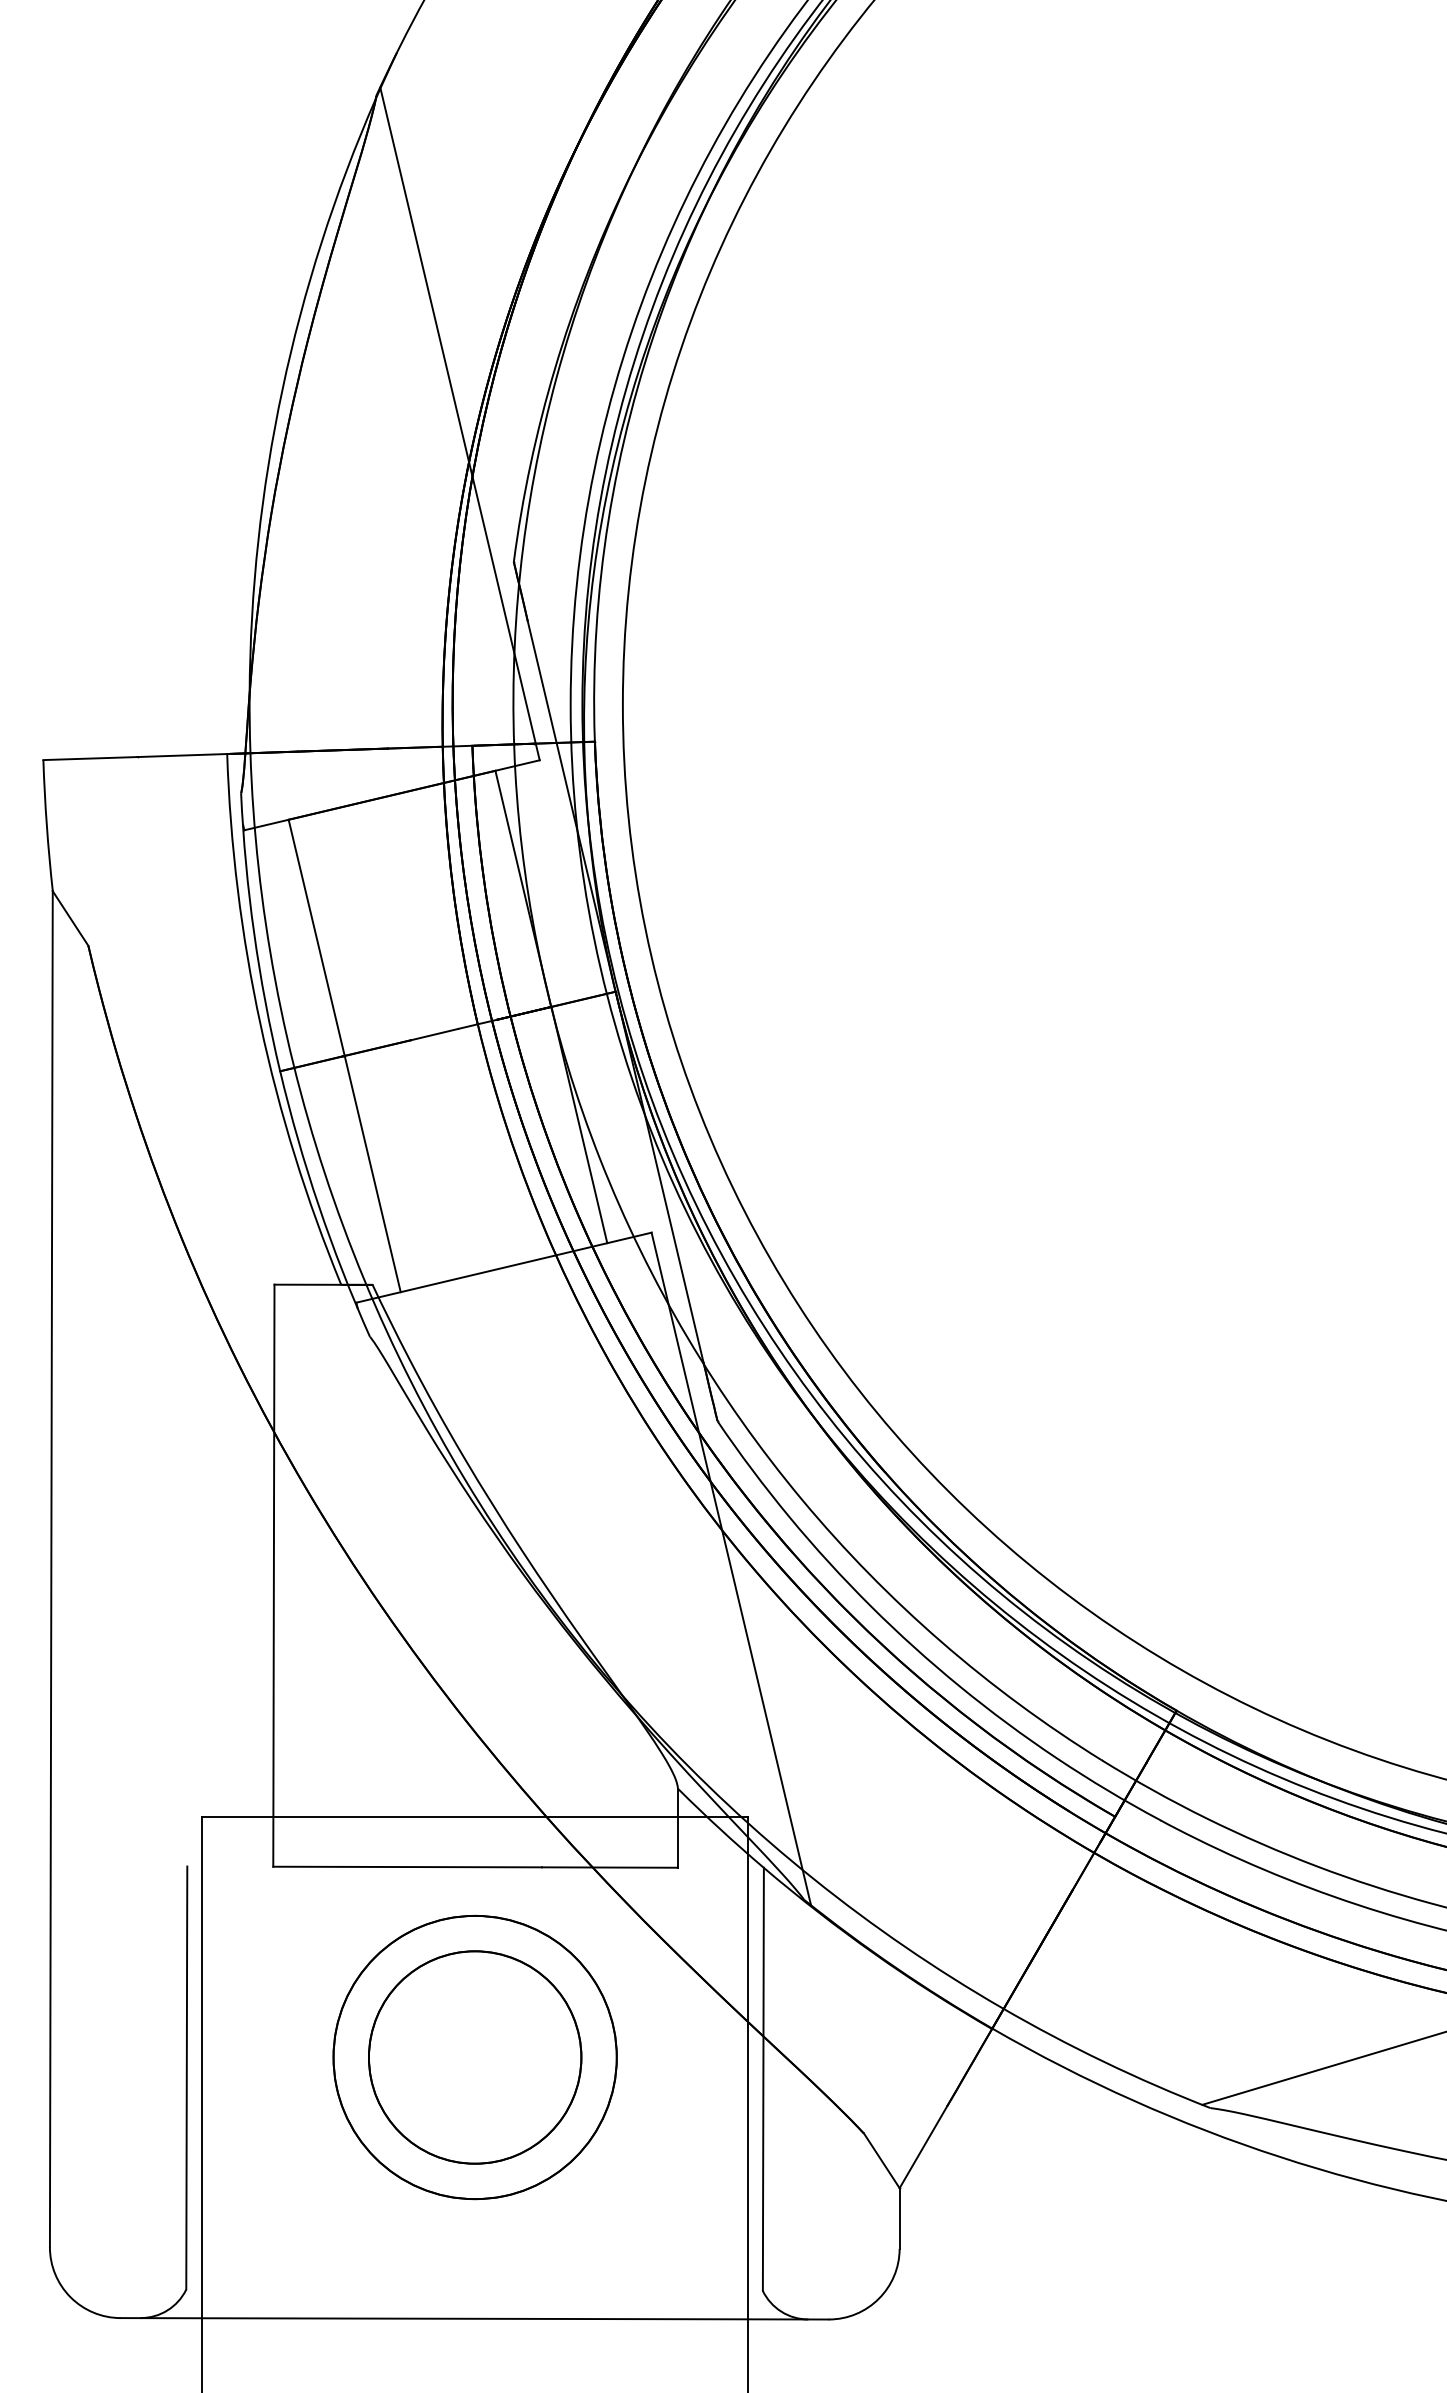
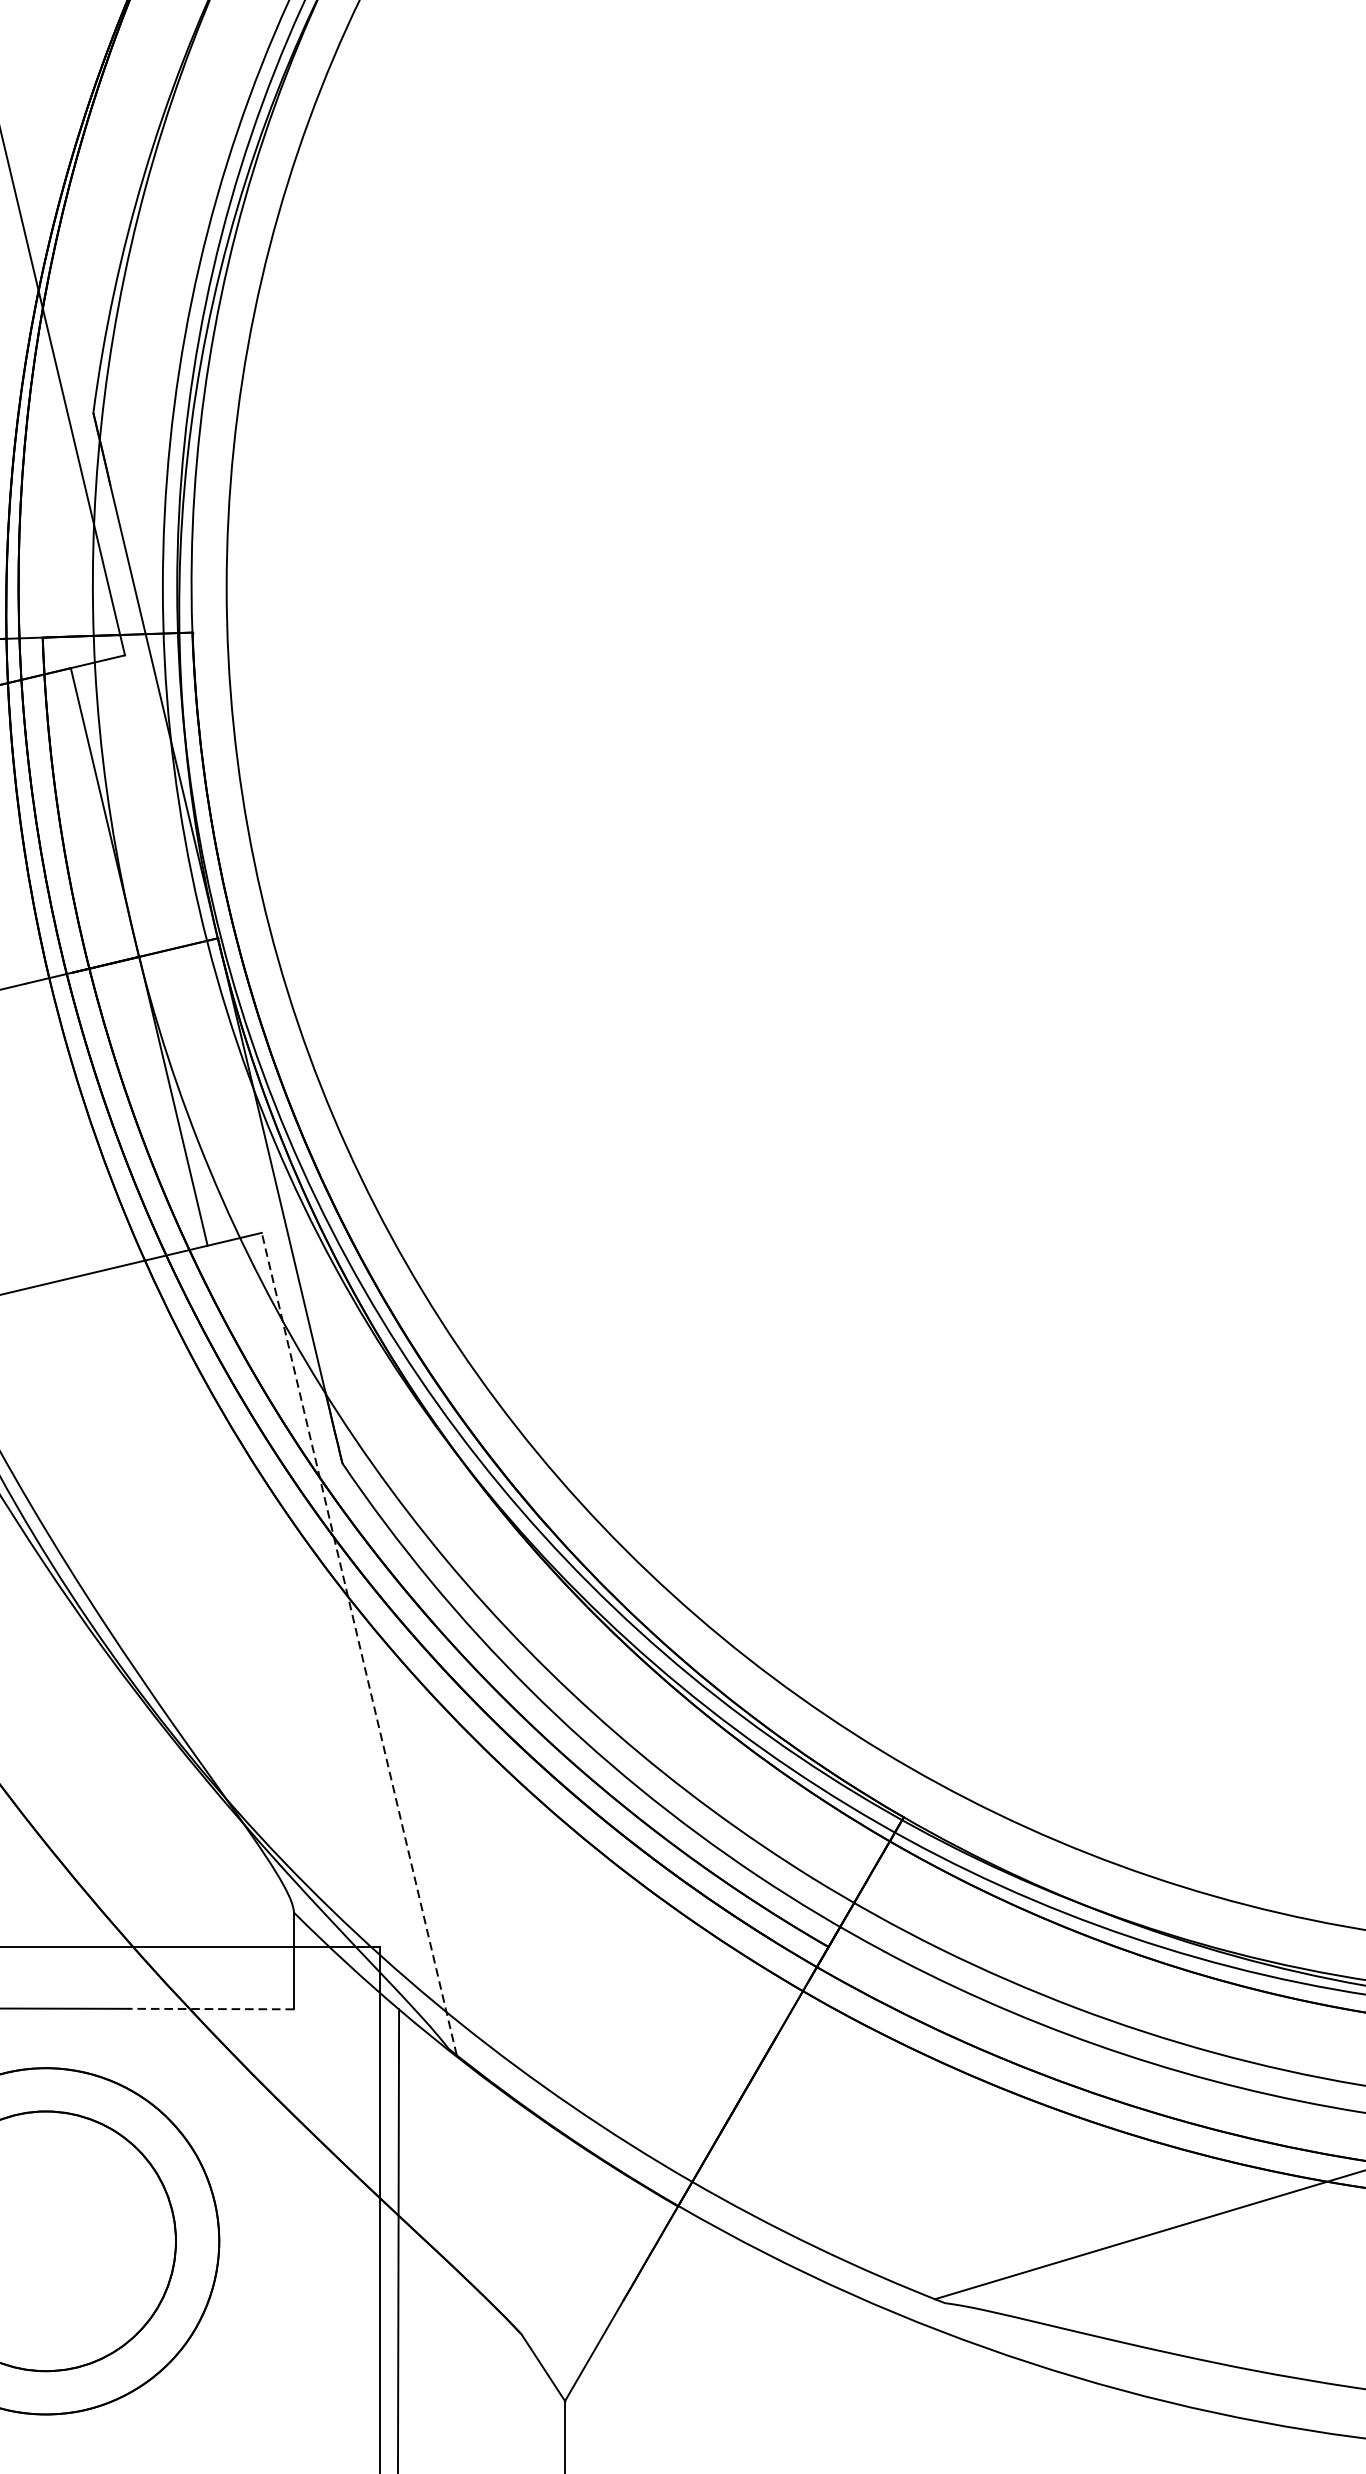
line: (731, 1568) -> (359, 1643), solid -> dashed
line: (609, 1867) -> (210, 2009), solid -> dashed

